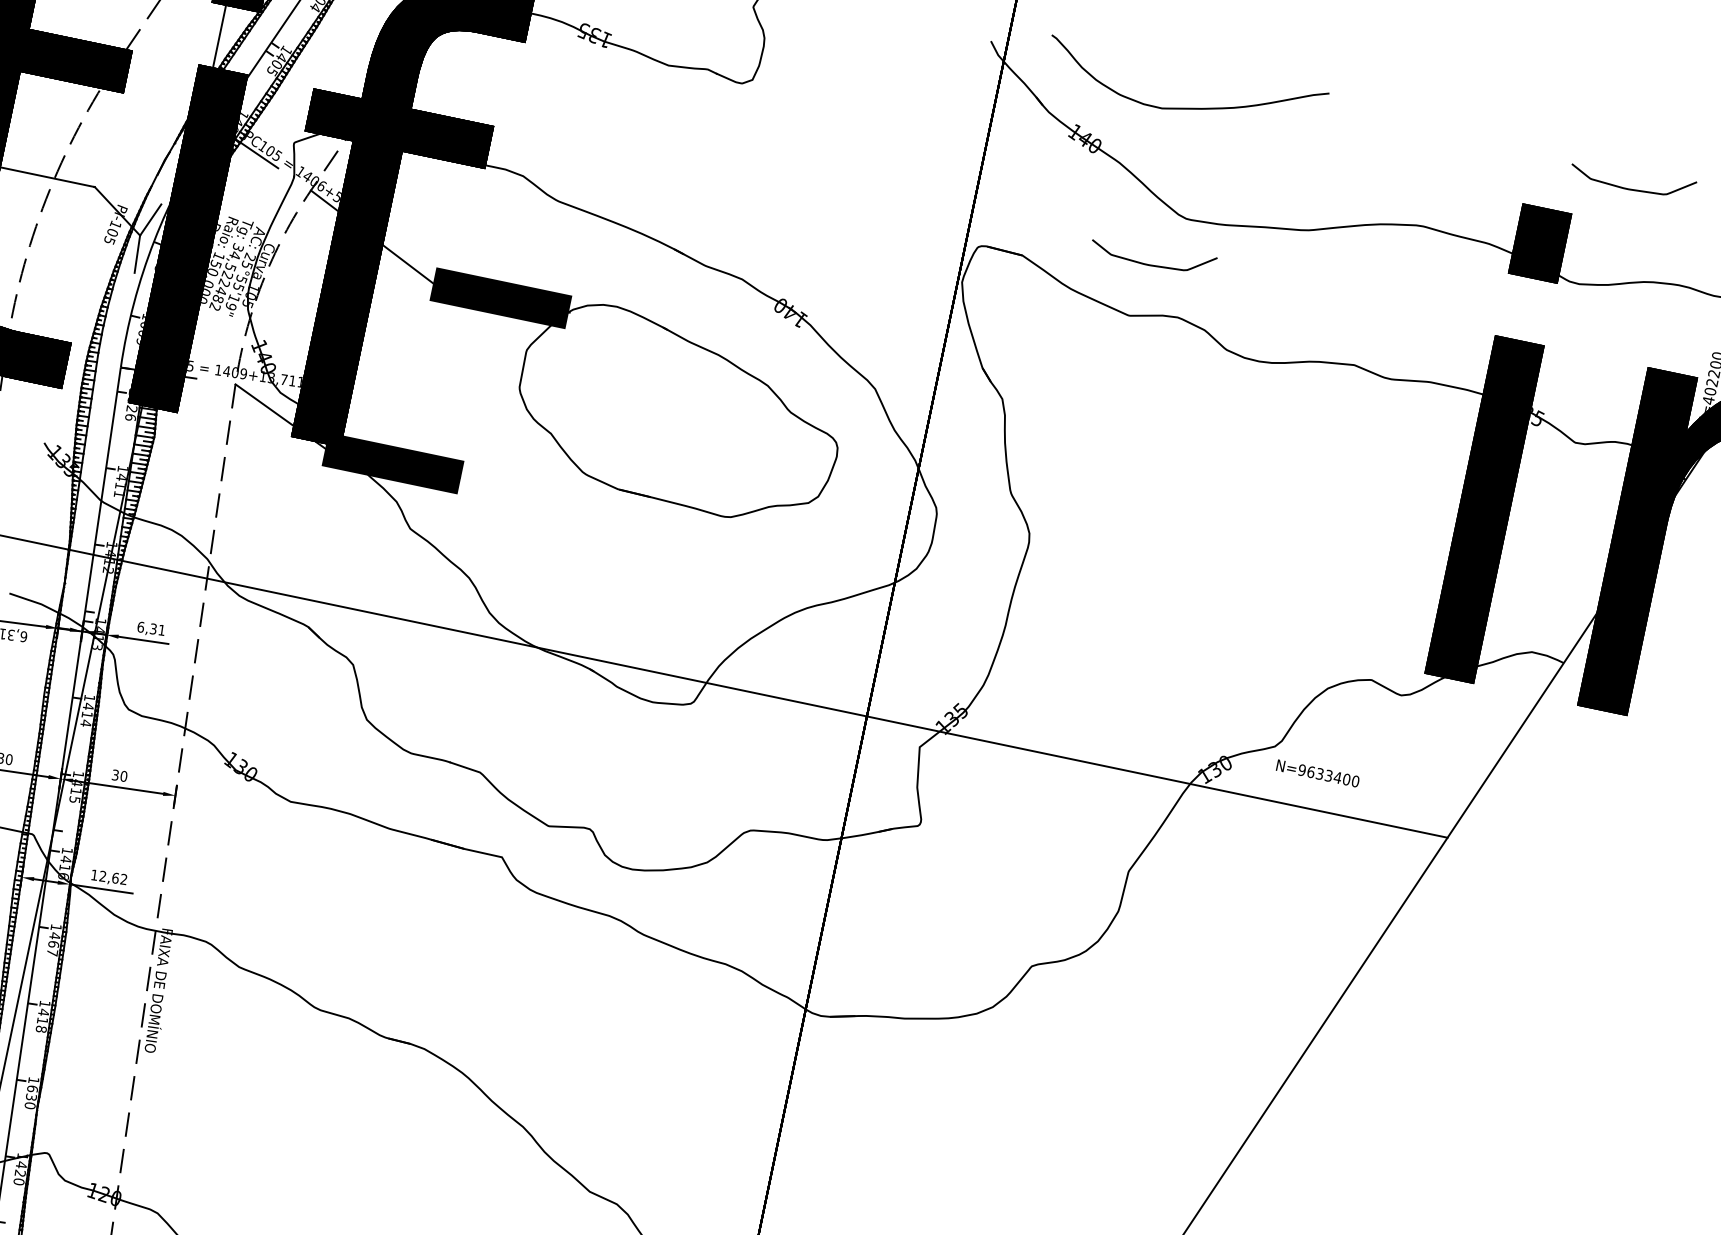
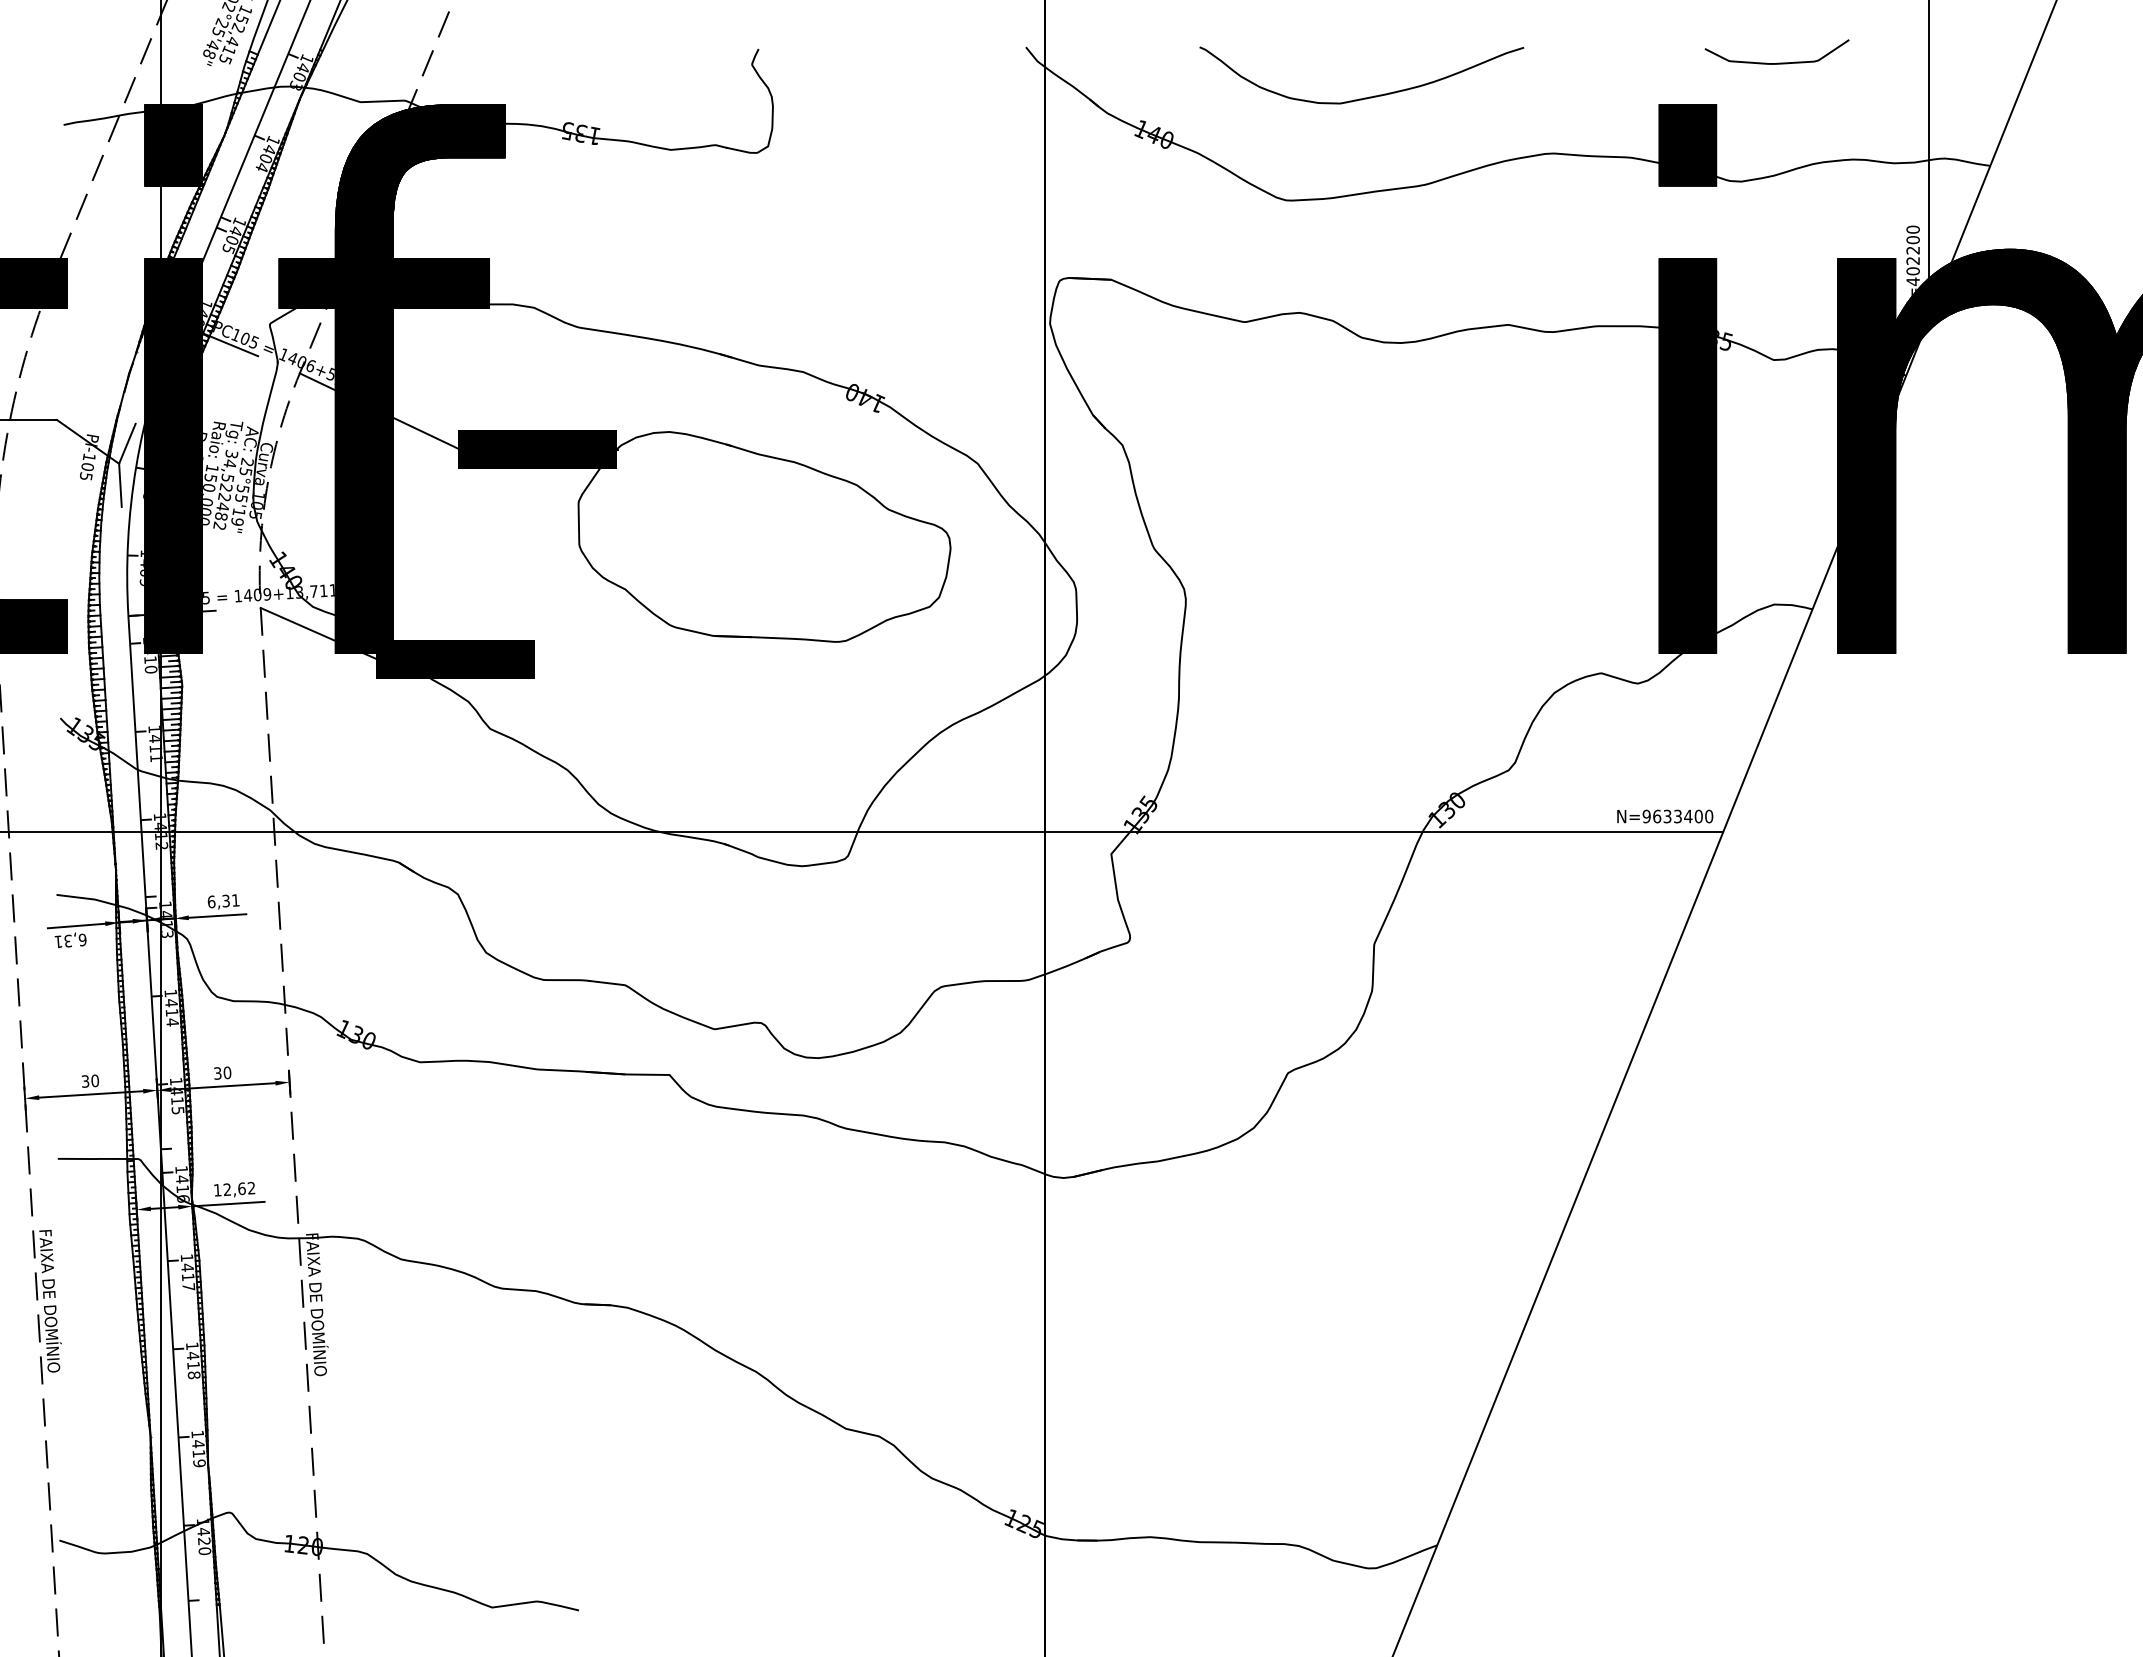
curve: (1183, 107) -> (1364, 97), moved
curve: (1152, 264) -> (1258, 259), removed
text: (141, 324) -> (141, 563), 1009 -> 1409
text: (131, 410) -> (150, 661), 1626 -> 1410
text: (1318, 773) -> (1665, 816), moved
text: (53, 944) -> (188, 1277), 1467 -> 1417
text: (31, 1097) -> (198, 1453), 1630 -> 1419

